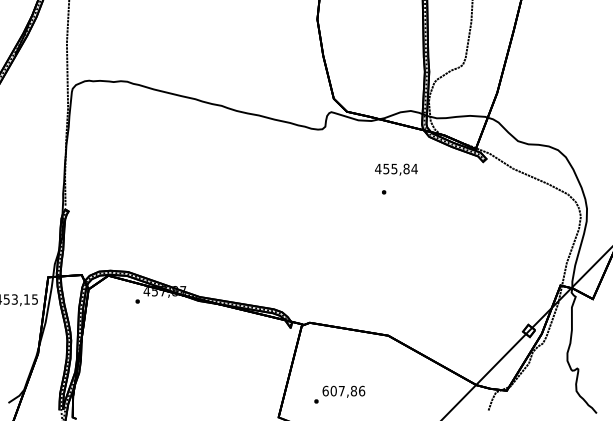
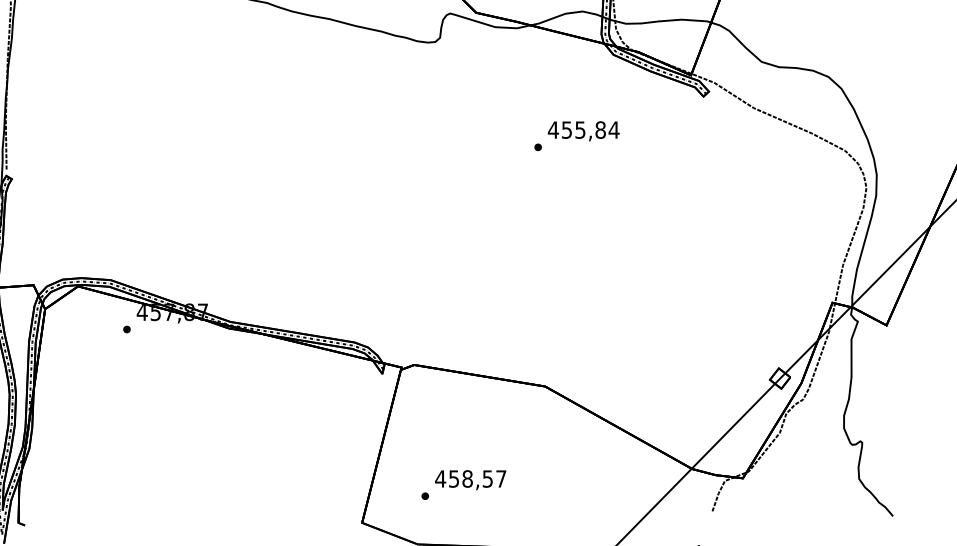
text: (396, 169) -> (583, 130), moved
text: (343, 390) -> (470, 477), 607,86 -> 458,57

